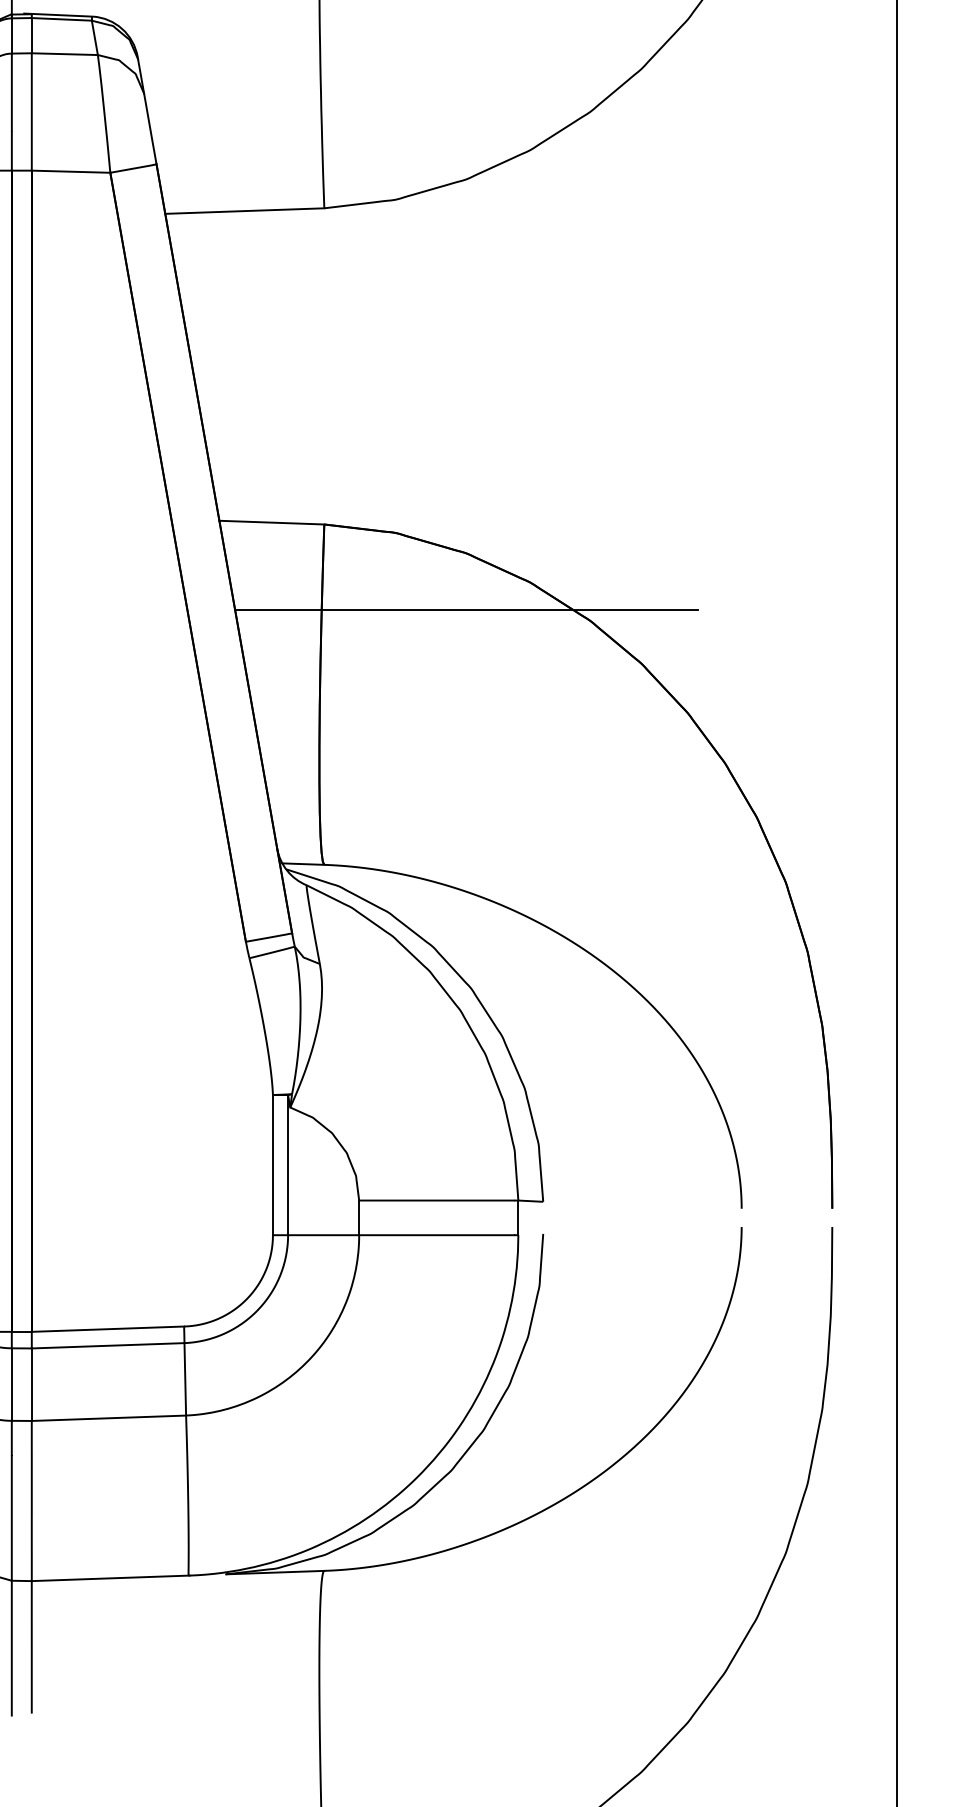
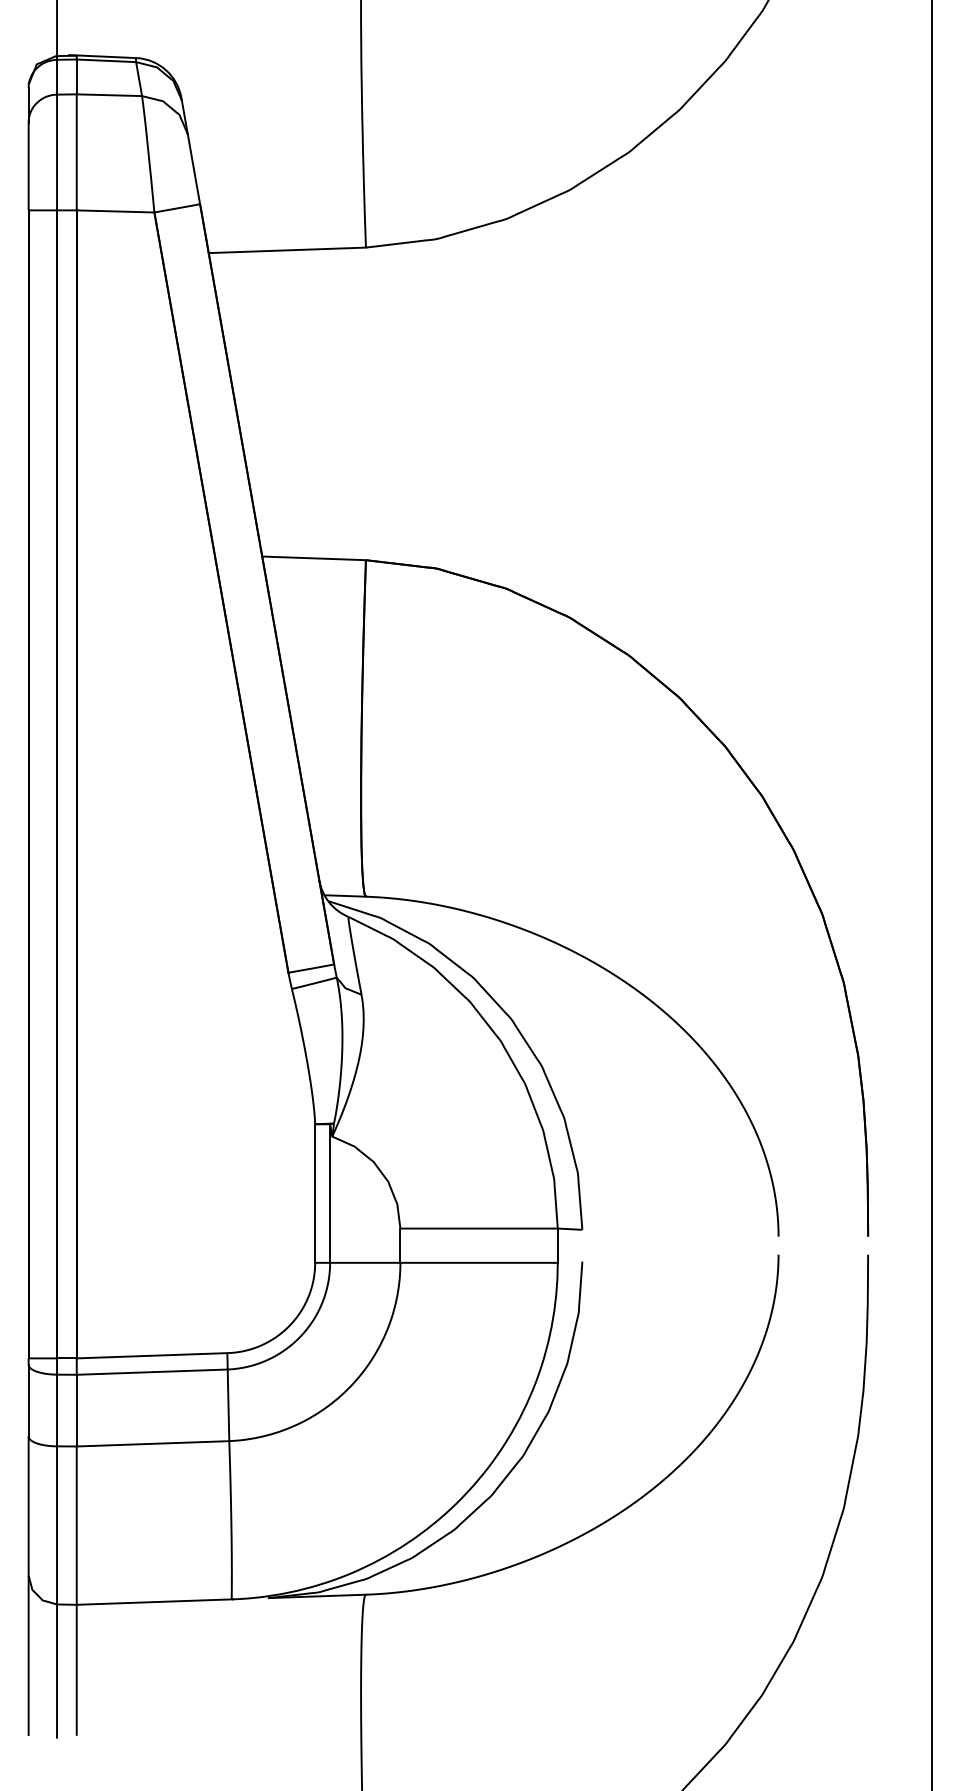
line: (466, 609) -> (506, 644), removed

